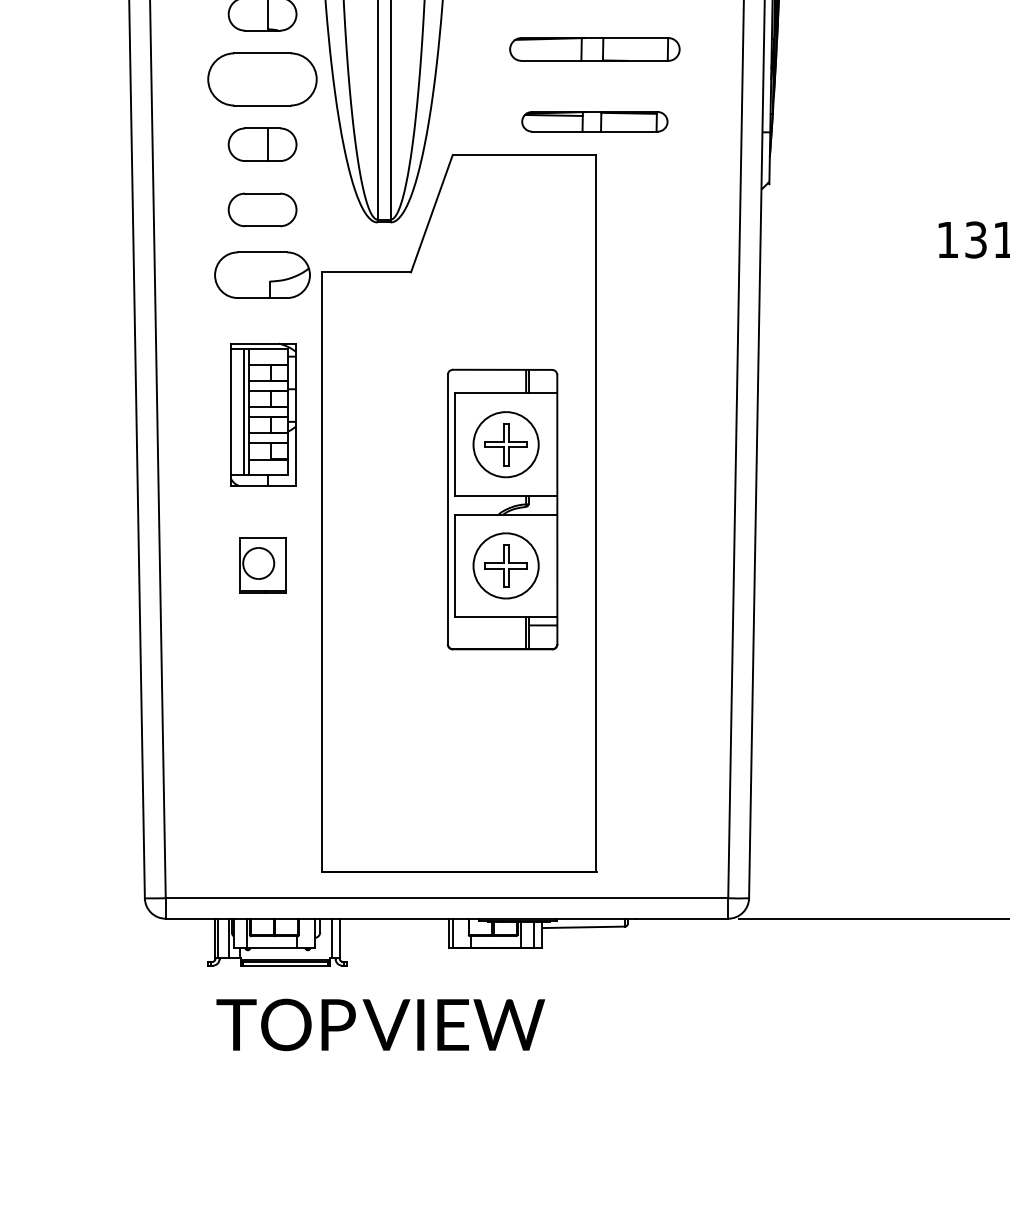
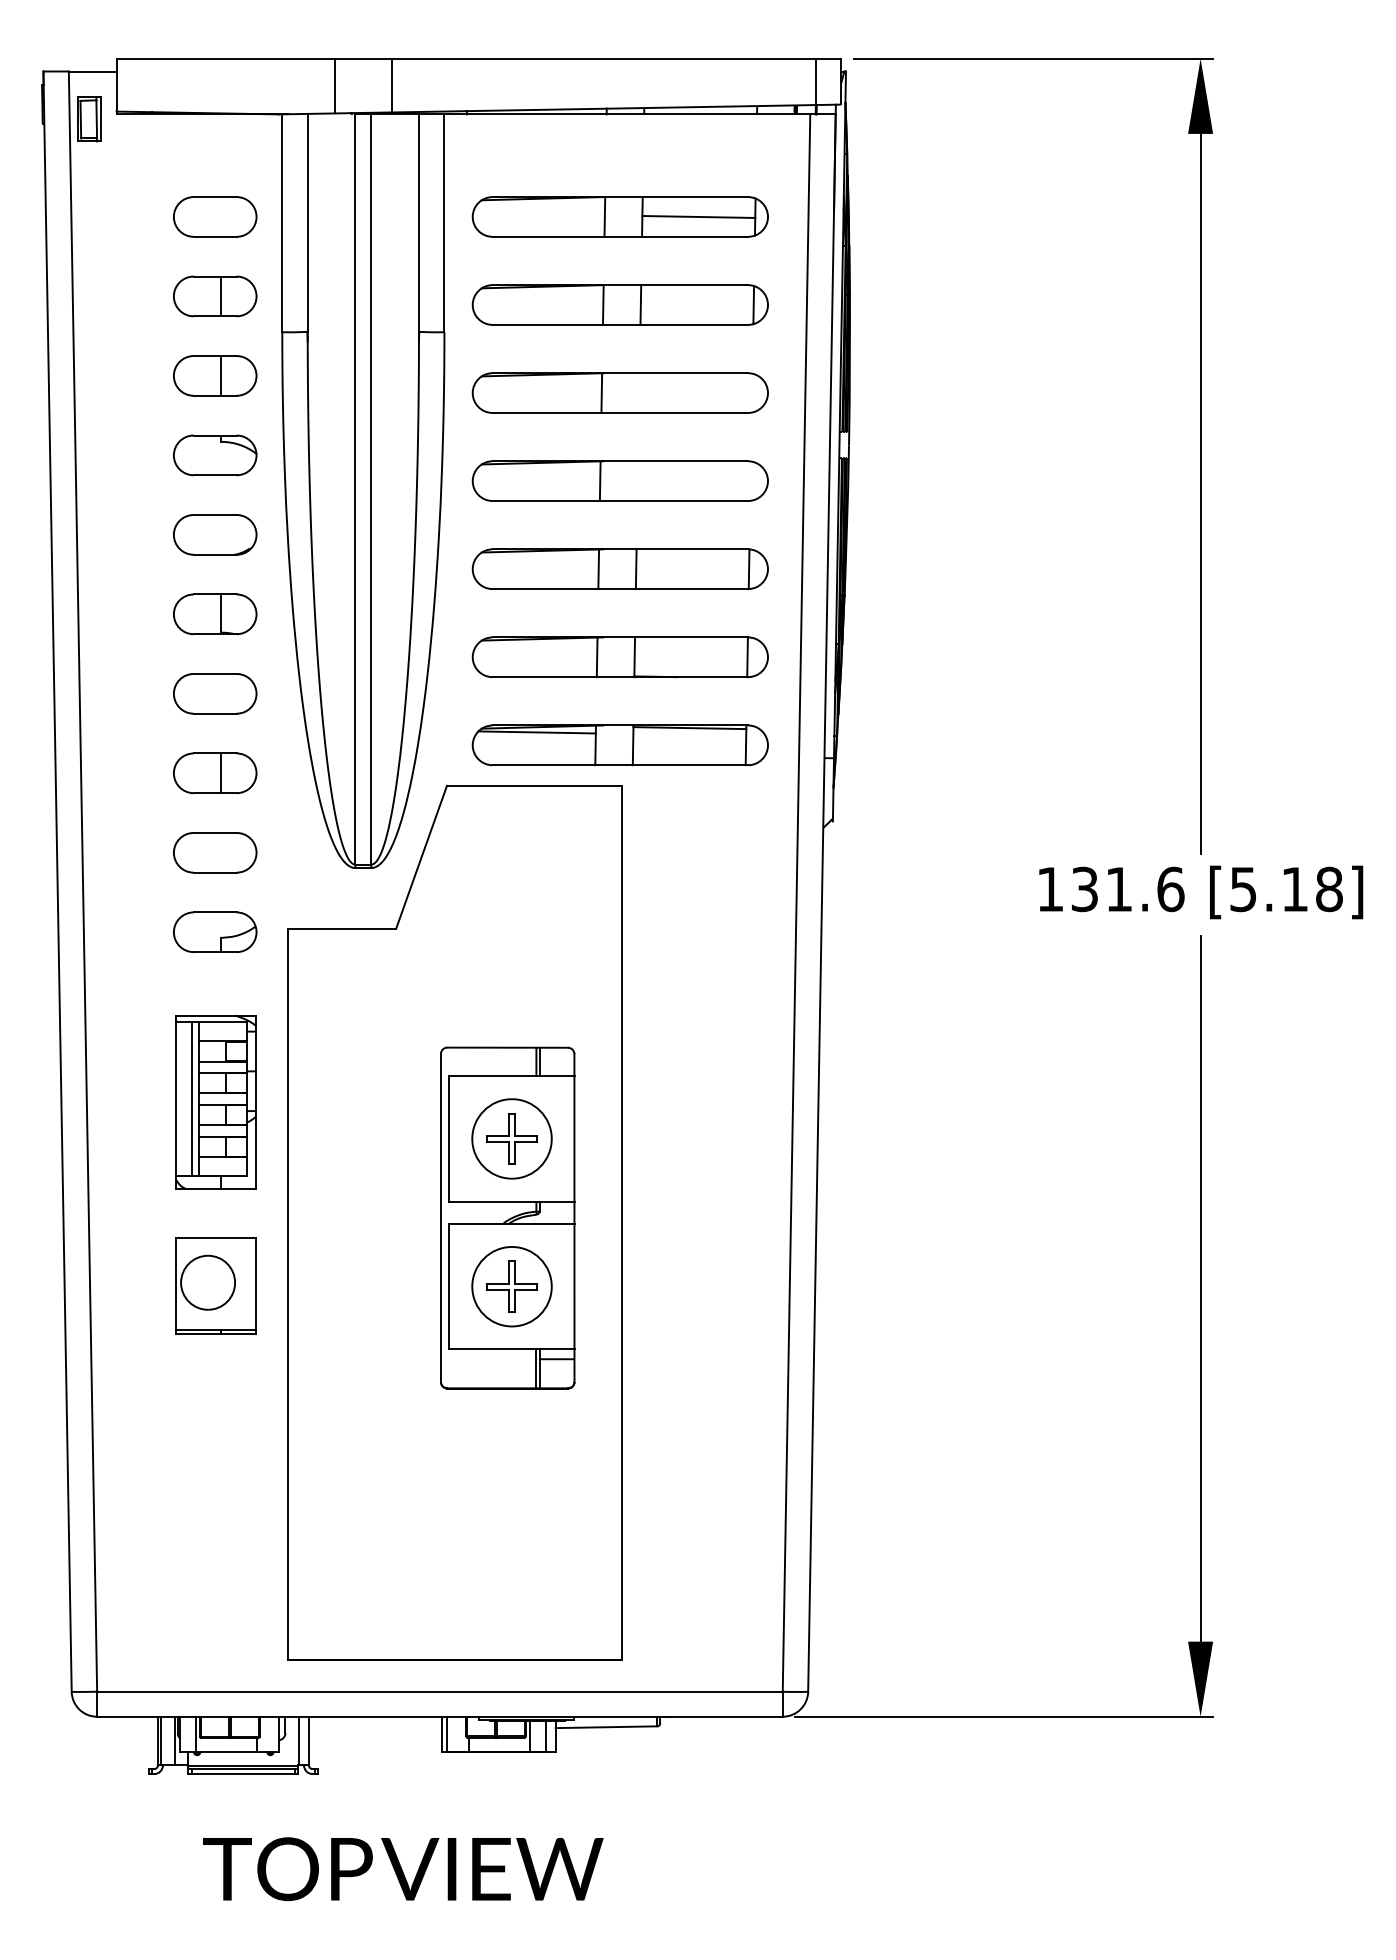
part: (594, 48) -> (619, 656), size x1.43
part: (262, 79) -> (215, 693), size x0.62
part: (594, 121) -> (619, 745), size x1.67
part: (262, 274) -> (215, 931), size x0.71
part: (262, 564) -> (215, 1285), size x1.43
text: (380, 1025) -> (403, 1869), moved

